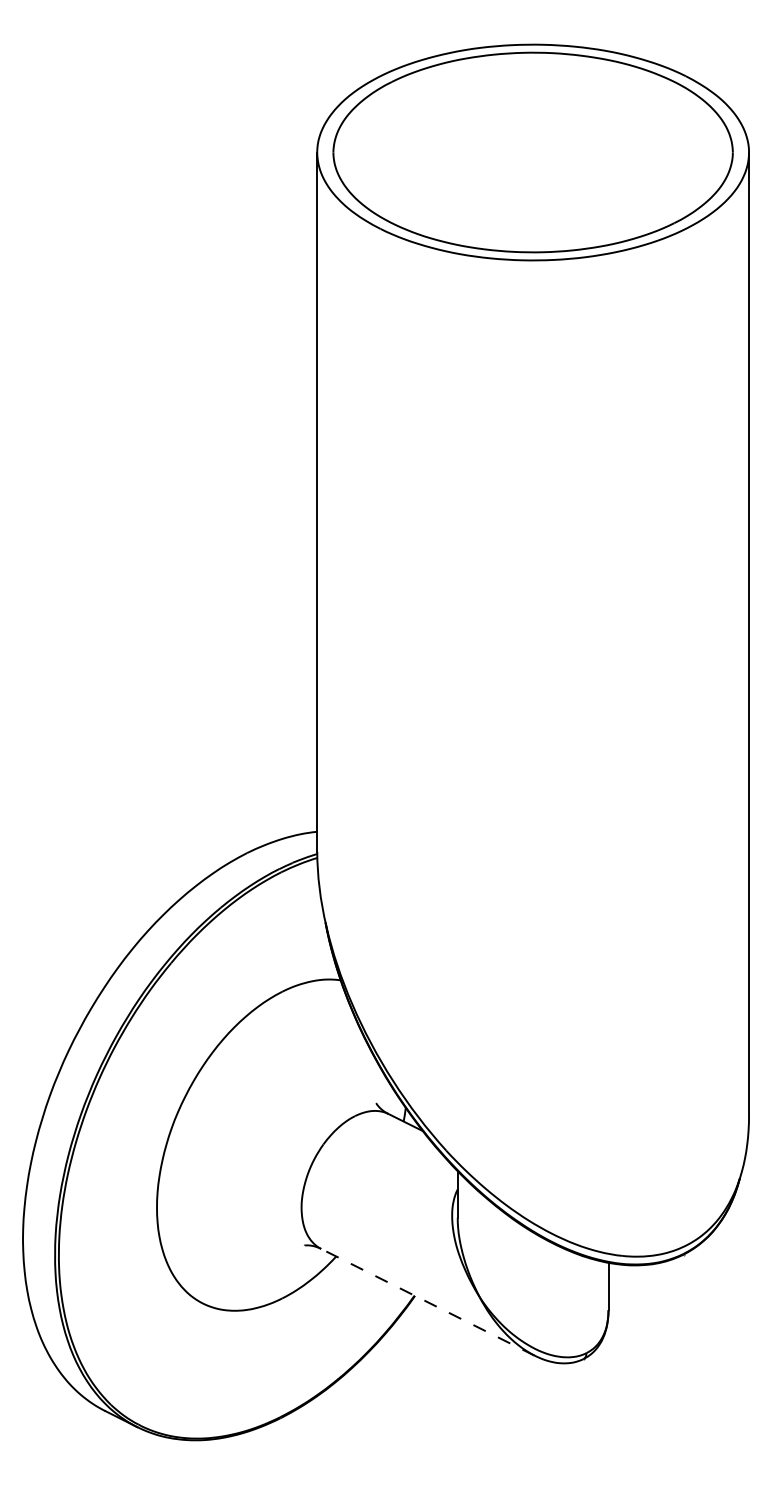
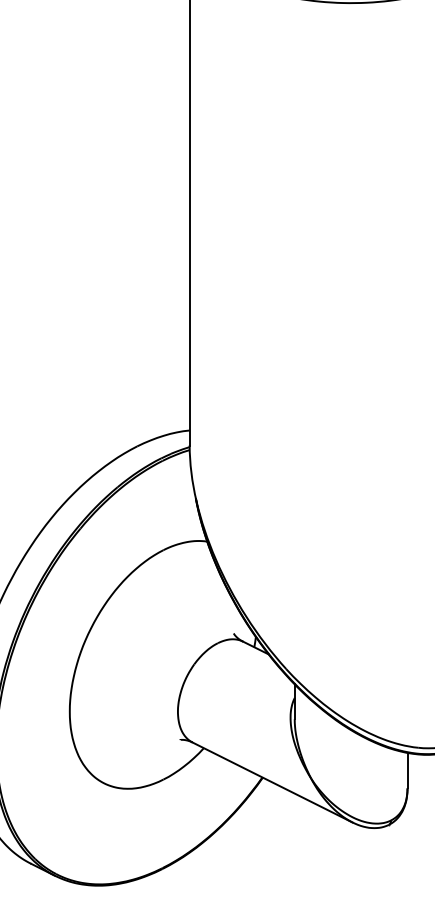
line: (427, 1302) -> (272, 782), dashed -> solid

